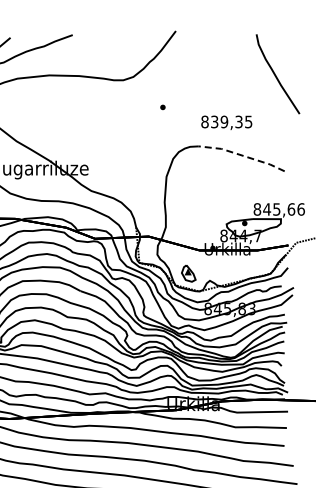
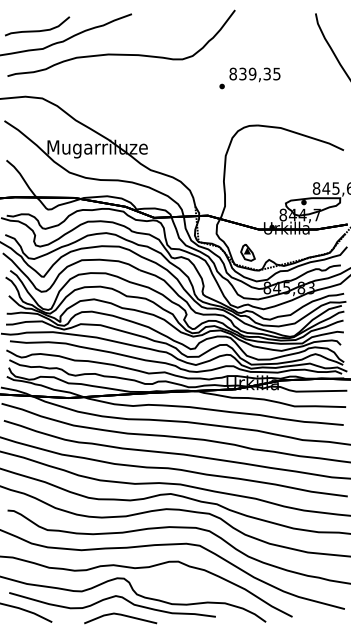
text: (226, 122) -> (254, 74), moved
line: (242, 155) -> (301, 134), dashed -> solid

